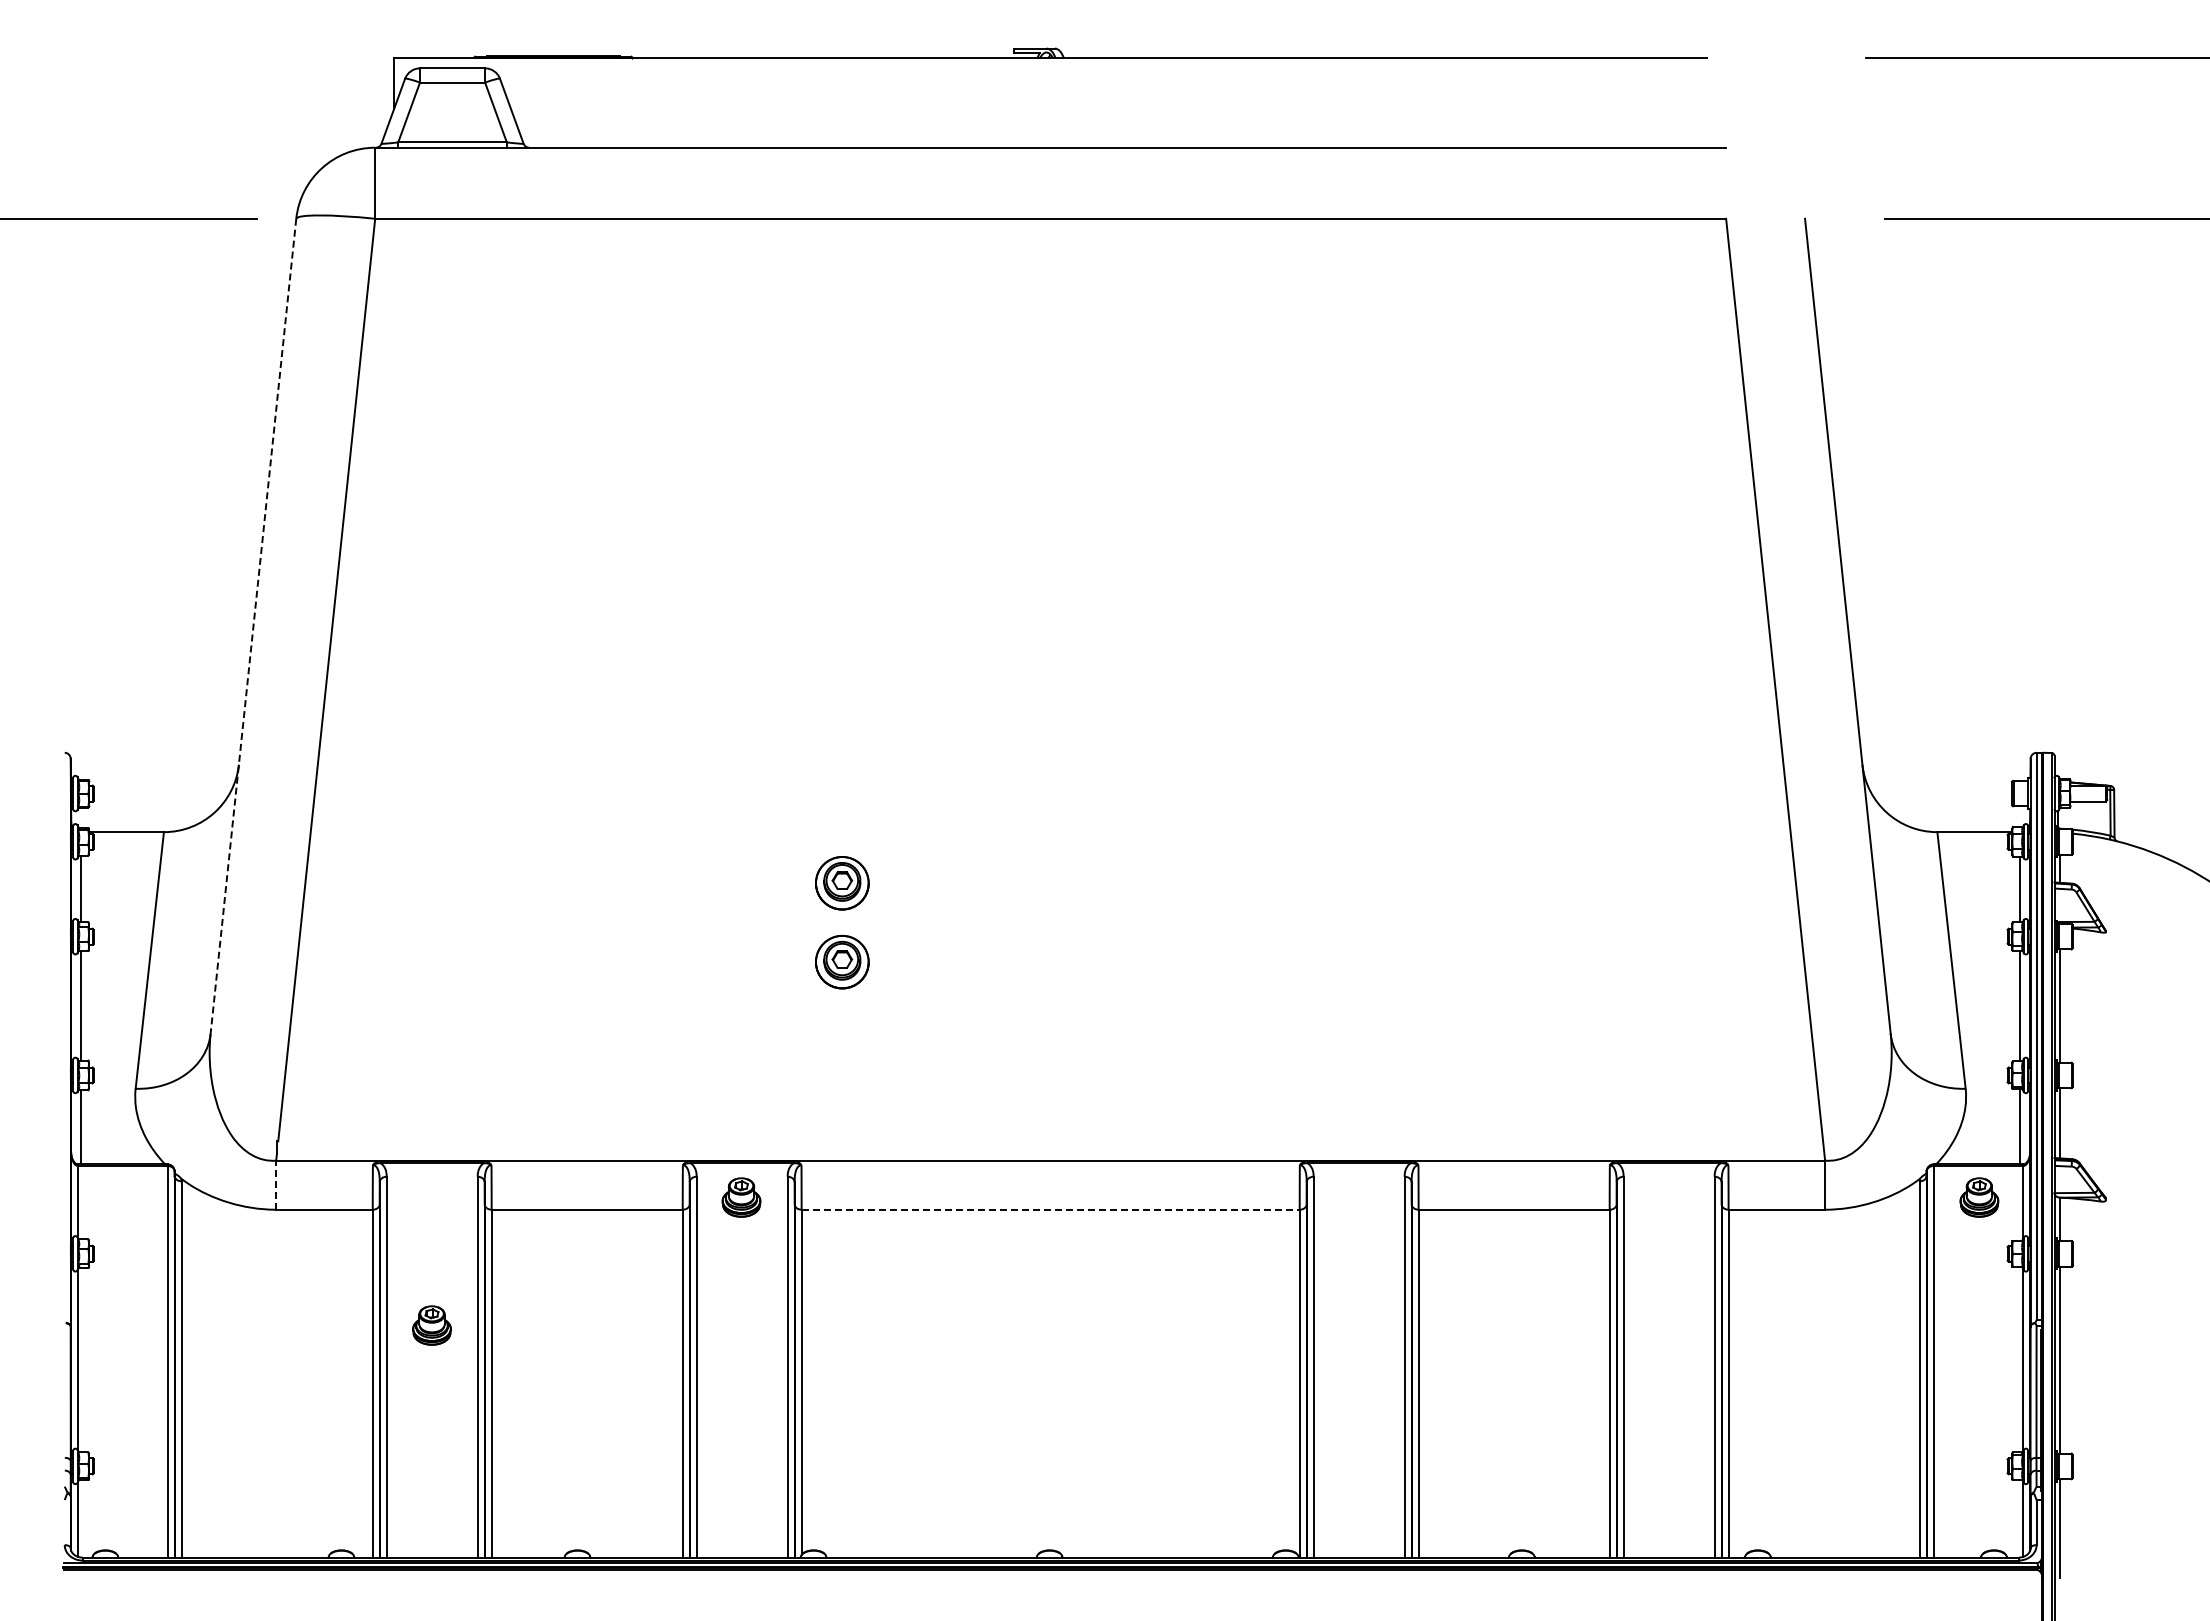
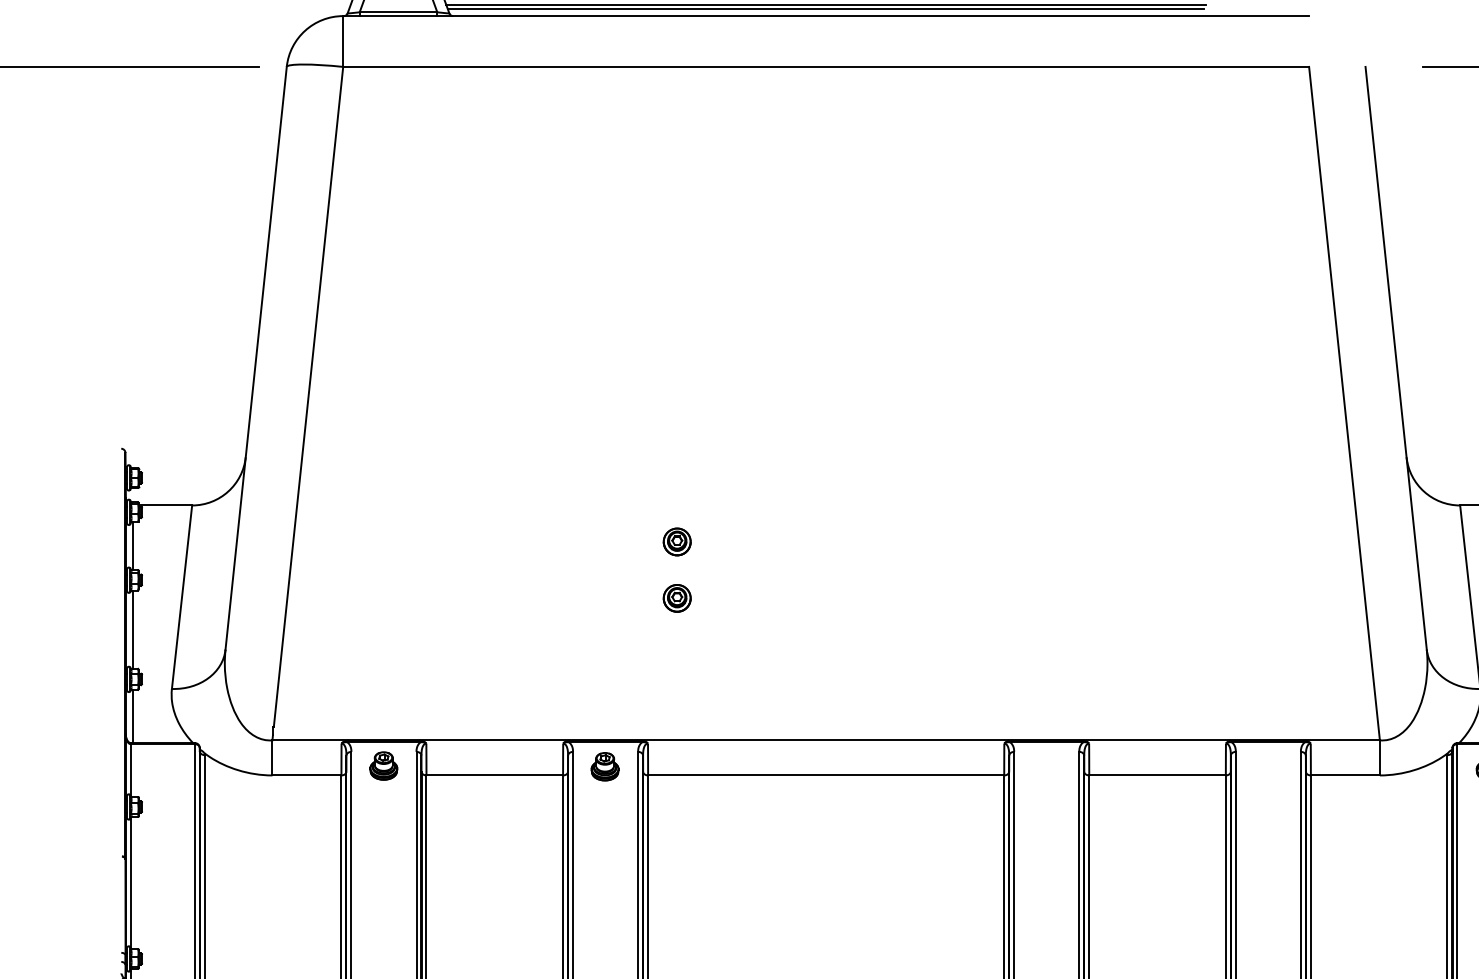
line: (1050, 131) -> (826, 4), added
line: (1050, 138) -> (826, 9), added
line: (253, 626) -> (256, 358), dashed -> solid
part: (842, 882) -> (677, 541), size x0.71
part: (842, 961) -> (677, 597), size x0.71
line: (276, 1185) -> (272, 758), dashed -> solid
line: (1051, 1209) -> (826, 775), dashed -> solid
part: (431, 1325) -> (383, 765), moved

